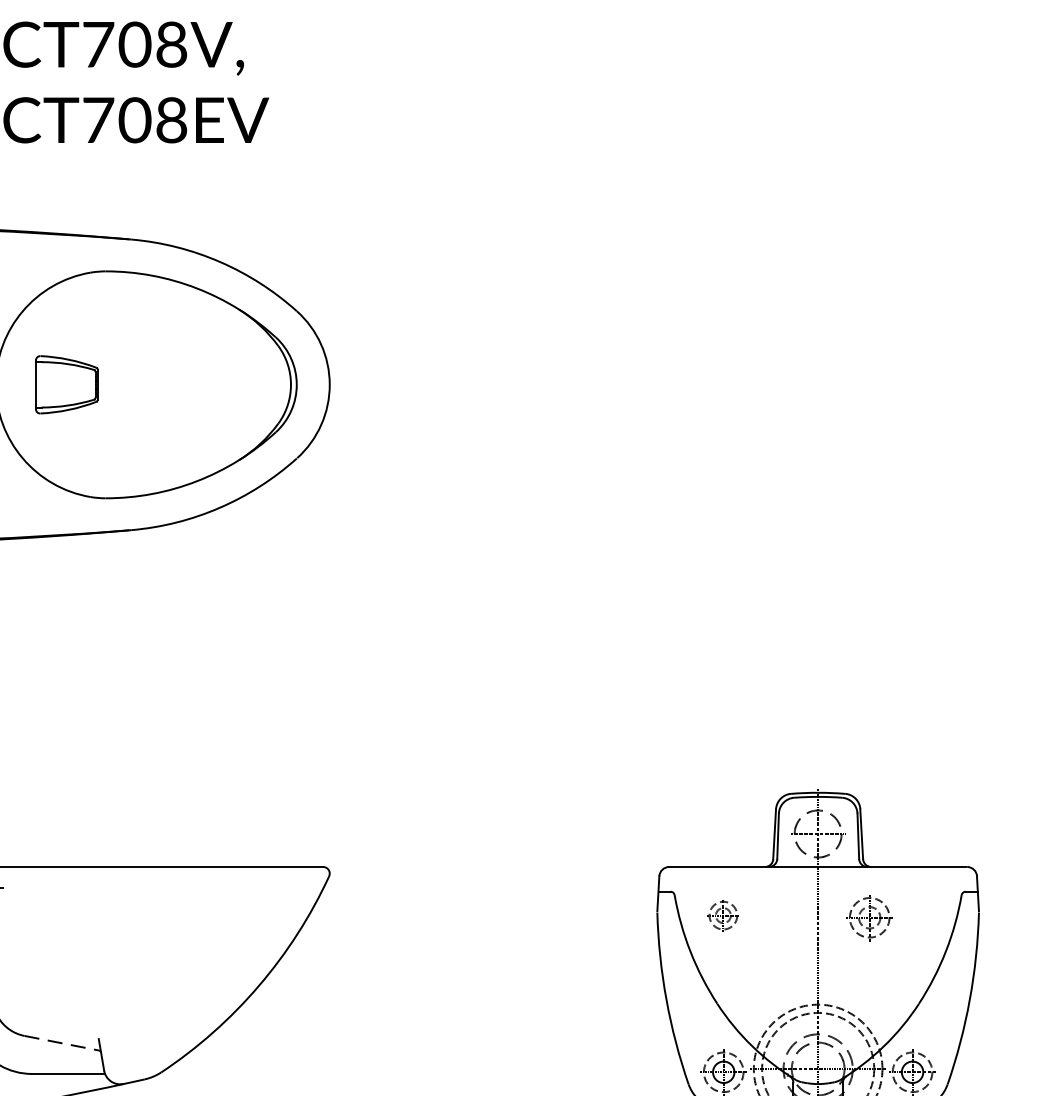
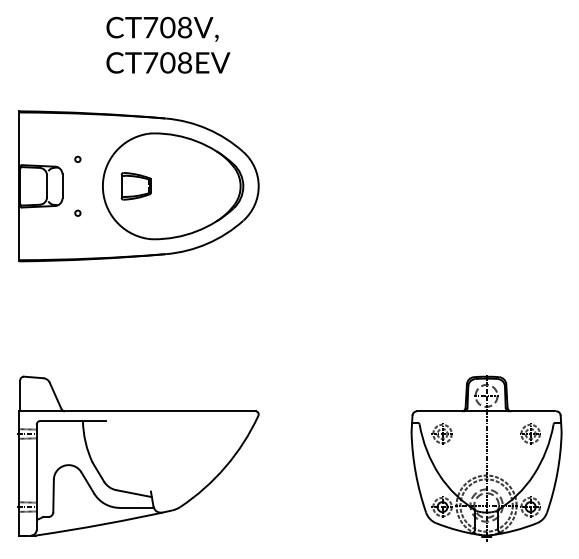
part: (721, 914) -> (441, 433), size x1.43
part: (869, 916) -> (530, 433), moved
line: (61, 1043) -> (133, 493), dashed -> solid

